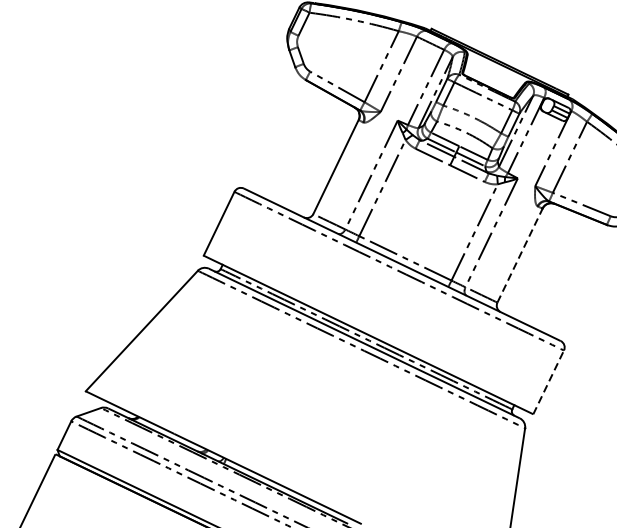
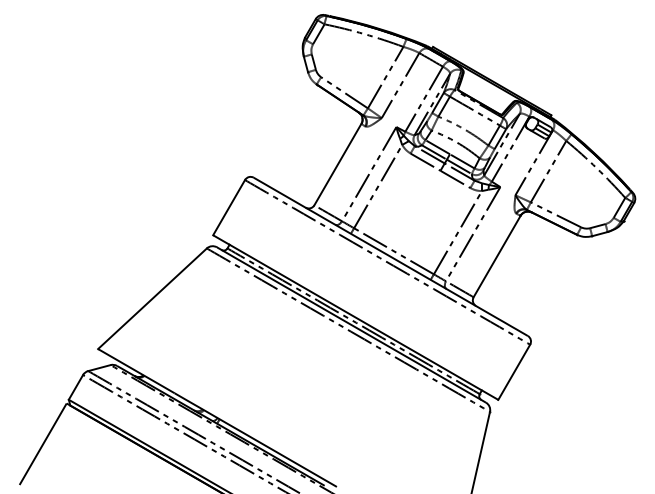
line: (520, 255) -> (497, 256), dashed -> solid
line: (548, 382) -> (514, 372), dashed -> solid

